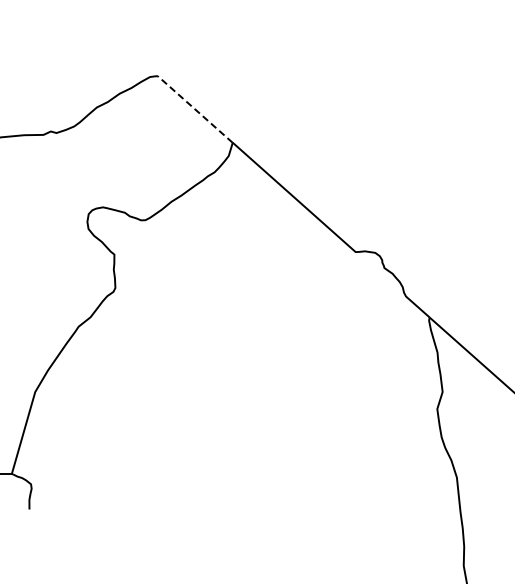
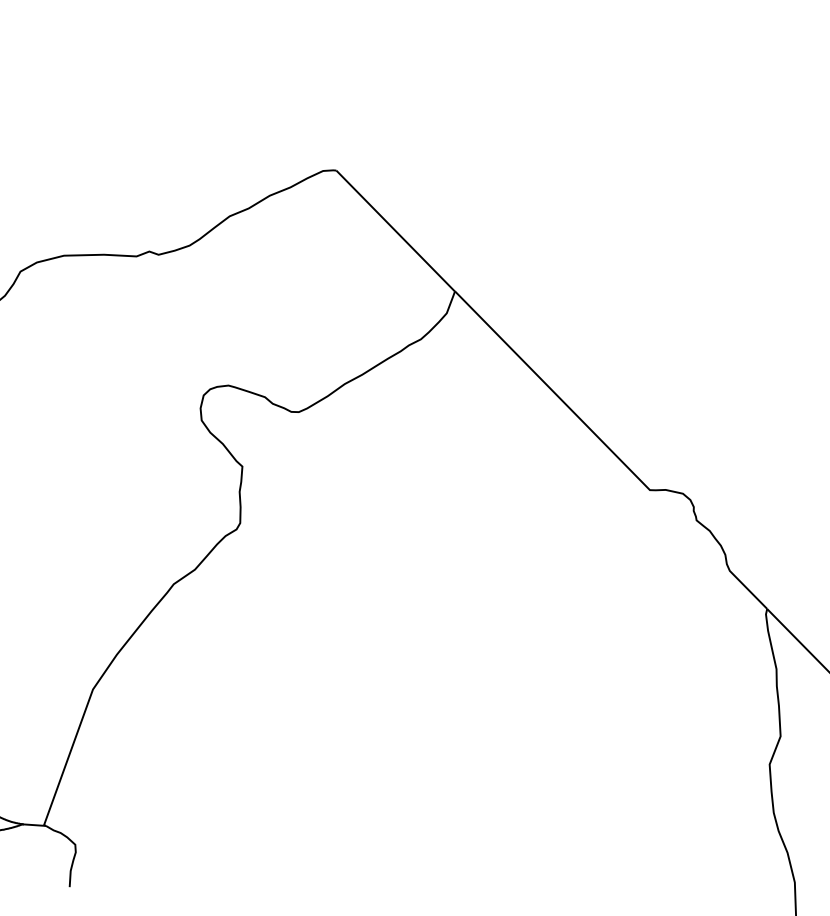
line: (194, 109) -> (394, 230), dashed -> solid

